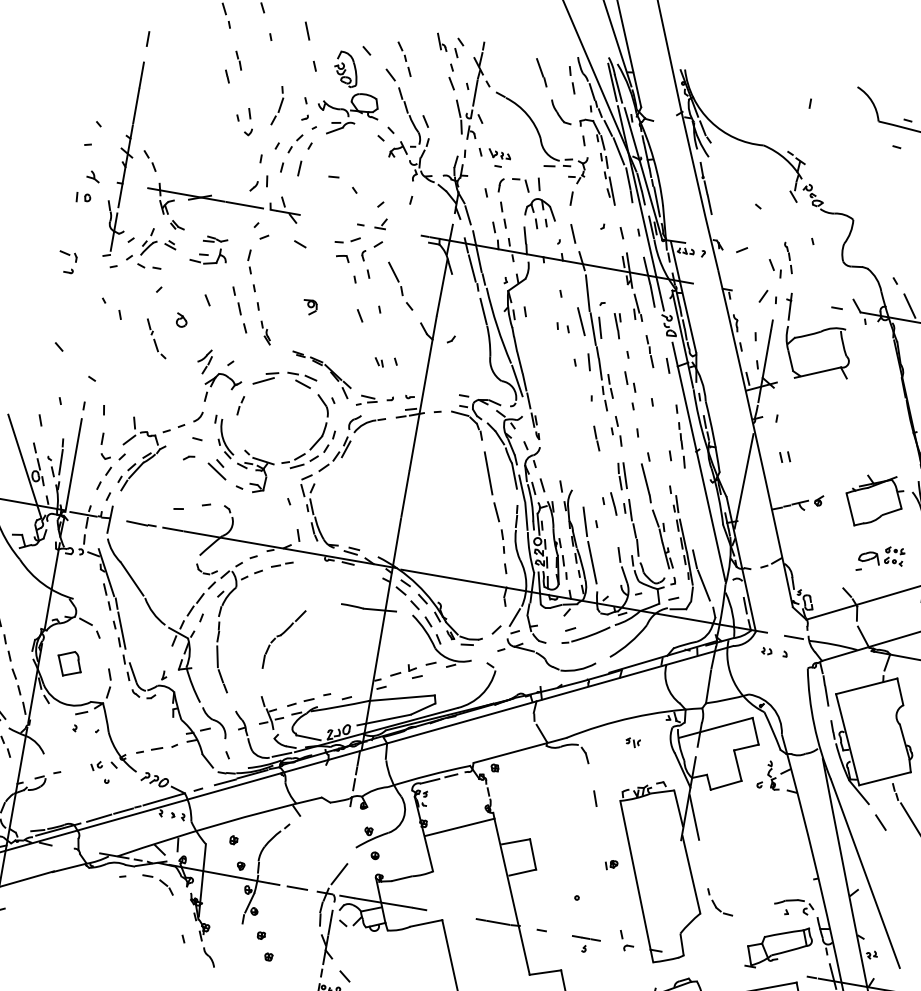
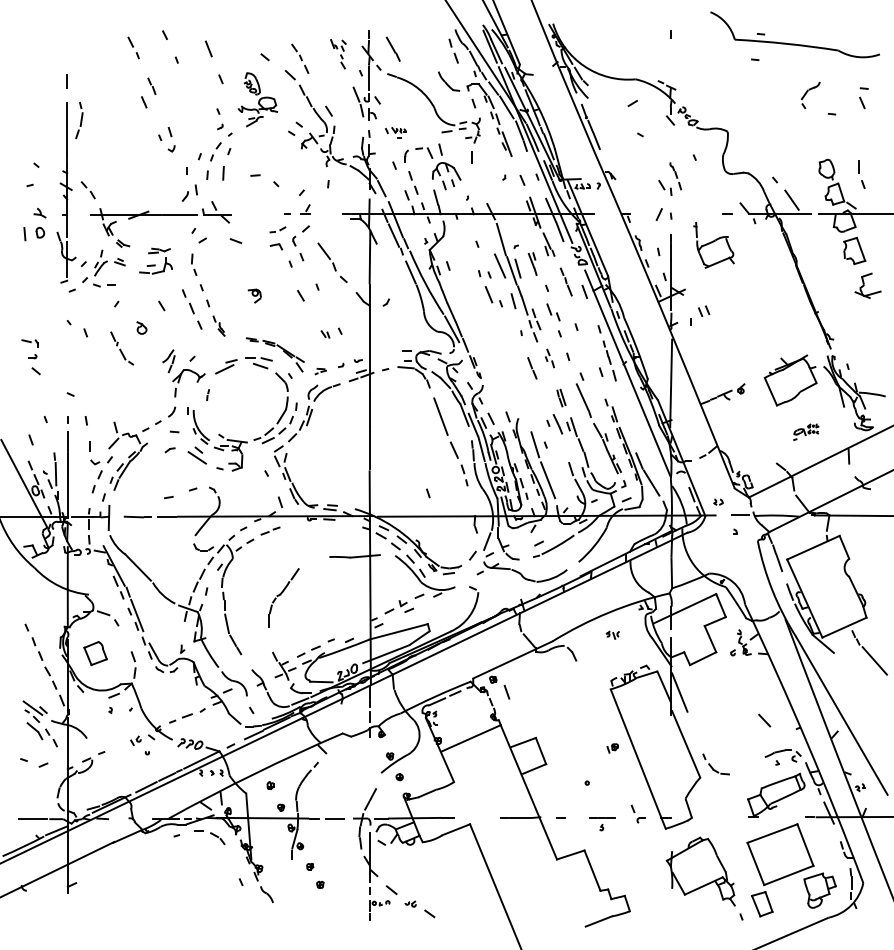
part: (447, 60) -> (338, 53), size x0.6
line: (541, 71) -> (392, 48), moved
part: (350, 95) -> (257, 99), size x0.7
part: (278, 105) -> (79, 120), moved
part: (493, 157) -> (395, 132), size x0.7
part: (83, 197) -> (34, 233), size x1.6
line: (572, 233) -> (488, 294), moved
part: (347, 239) -> (277, 229), size x0.7
line: (741, 250) -> (632, 103), moved
part: (69, 256) -> (31, 343), moved
part: (816, 340) -> (713, 245), size x0.6
part: (366, 401) -> (320, 371), size x0.6
part: (240, 404) -> (207, 394), size x0.6
part: (617, 431) -> (549, 358), size x0.7
part: (785, 456) -> (704, 310), moved
part: (622, 475) -> (561, 397), size x0.7
part: (881, 560) -> (806, 432), size x0.6
line: (505, 568) -> (428, 493), moved
part: (767, 650) -> (718, 501), moved
line: (594, 797) -> (506, 691), moved
line: (880, 822) -> (764, 720), moved

